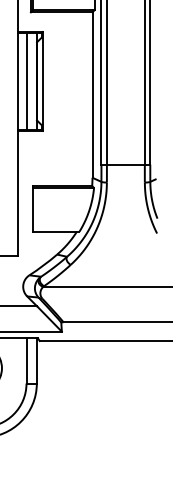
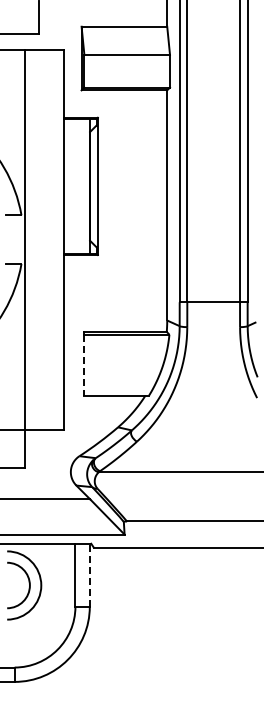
line: (26, 81) -> (75, 186), removed
line: (33, 210) -> (84, 365), solid -> dashed
line: (36, 361) -> (89, 575), solid -> dashed

